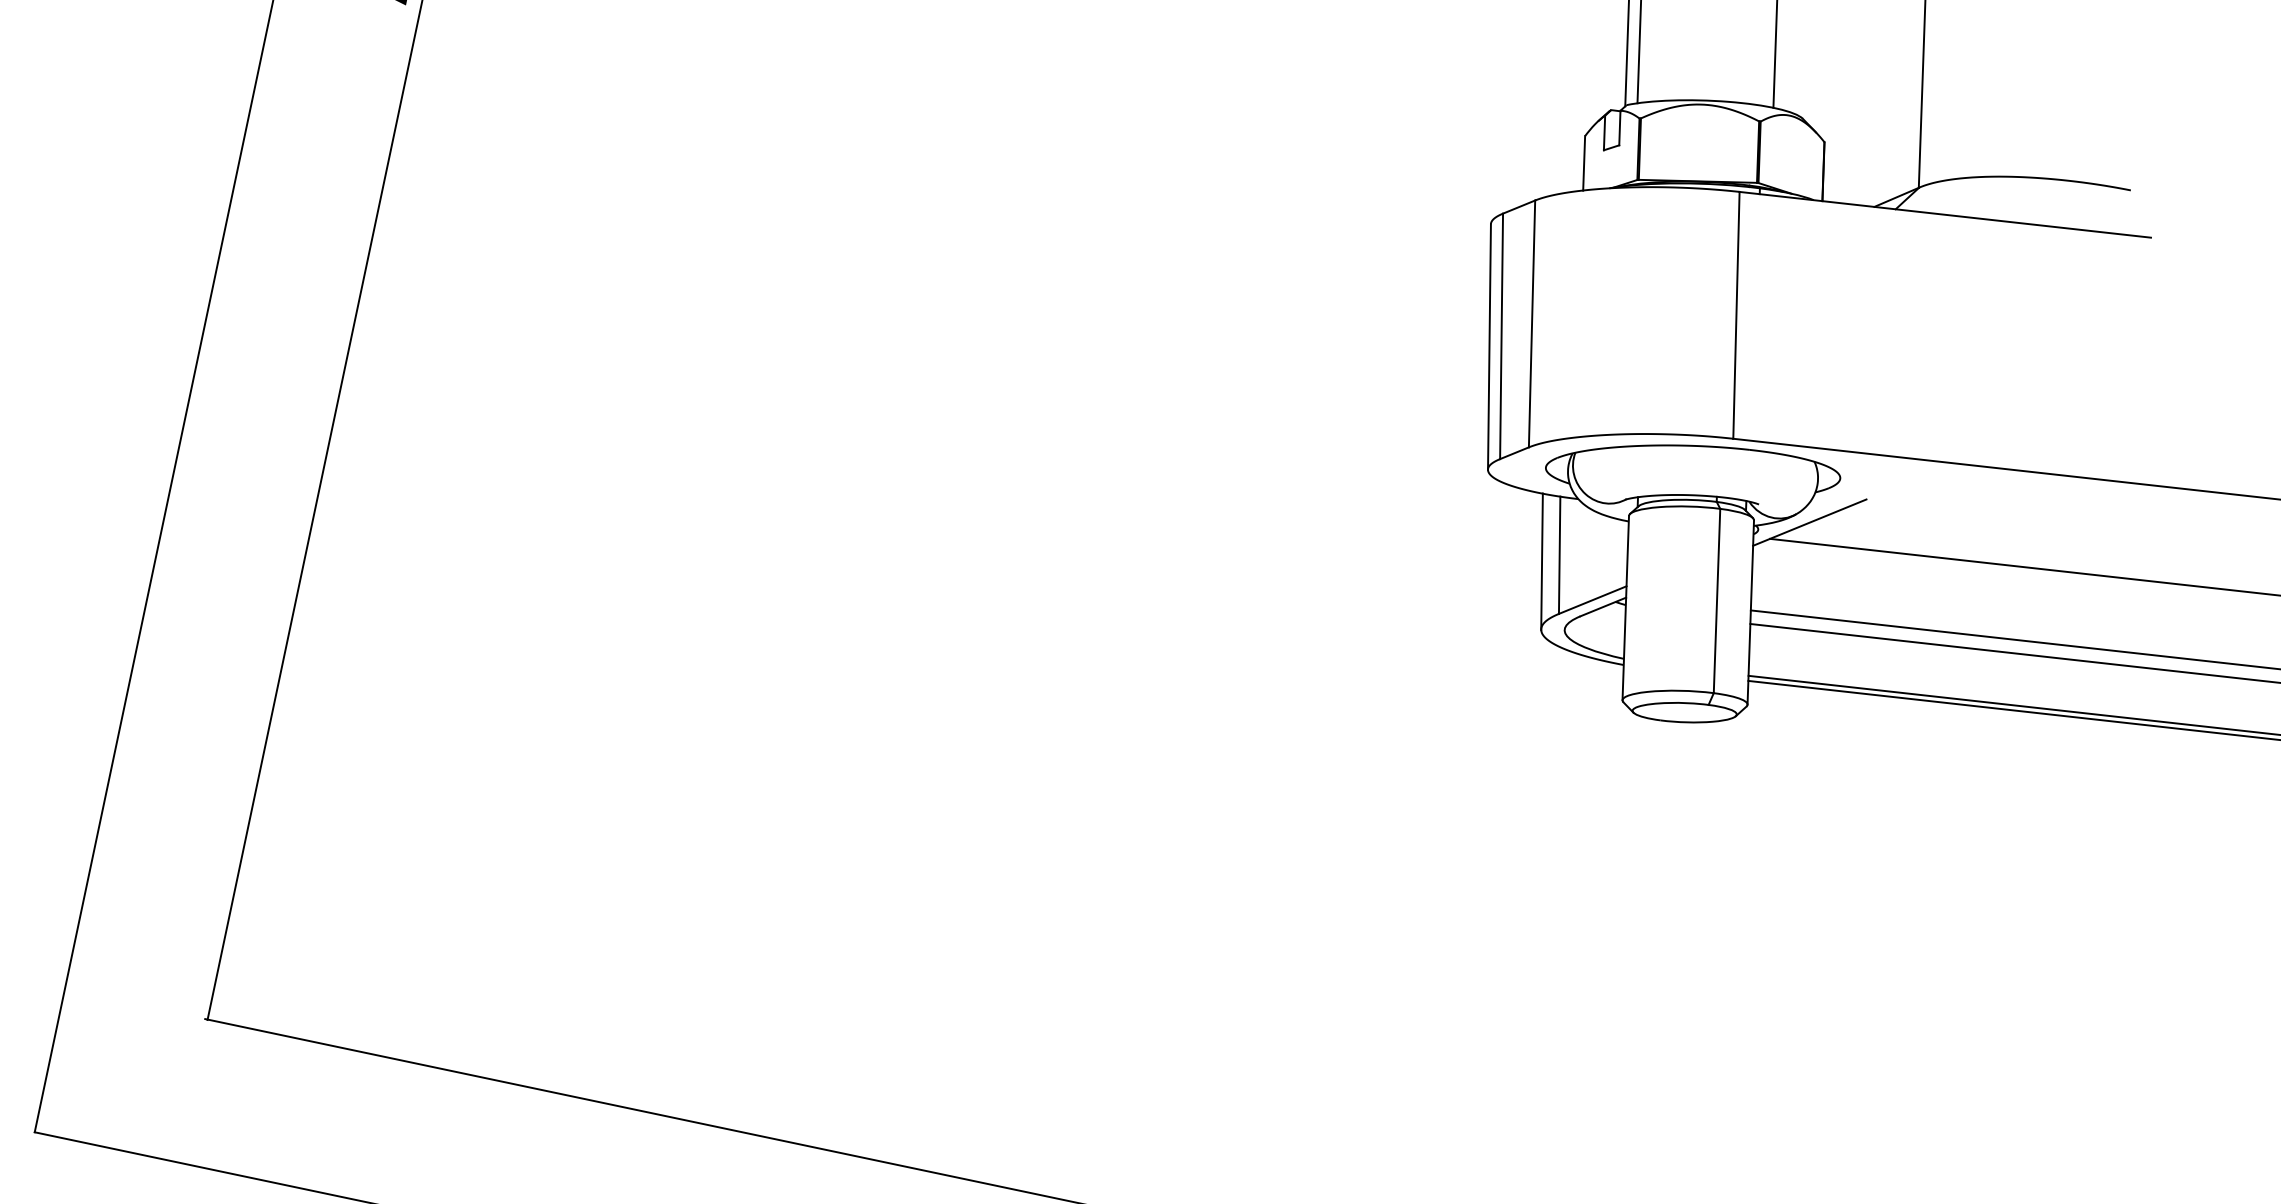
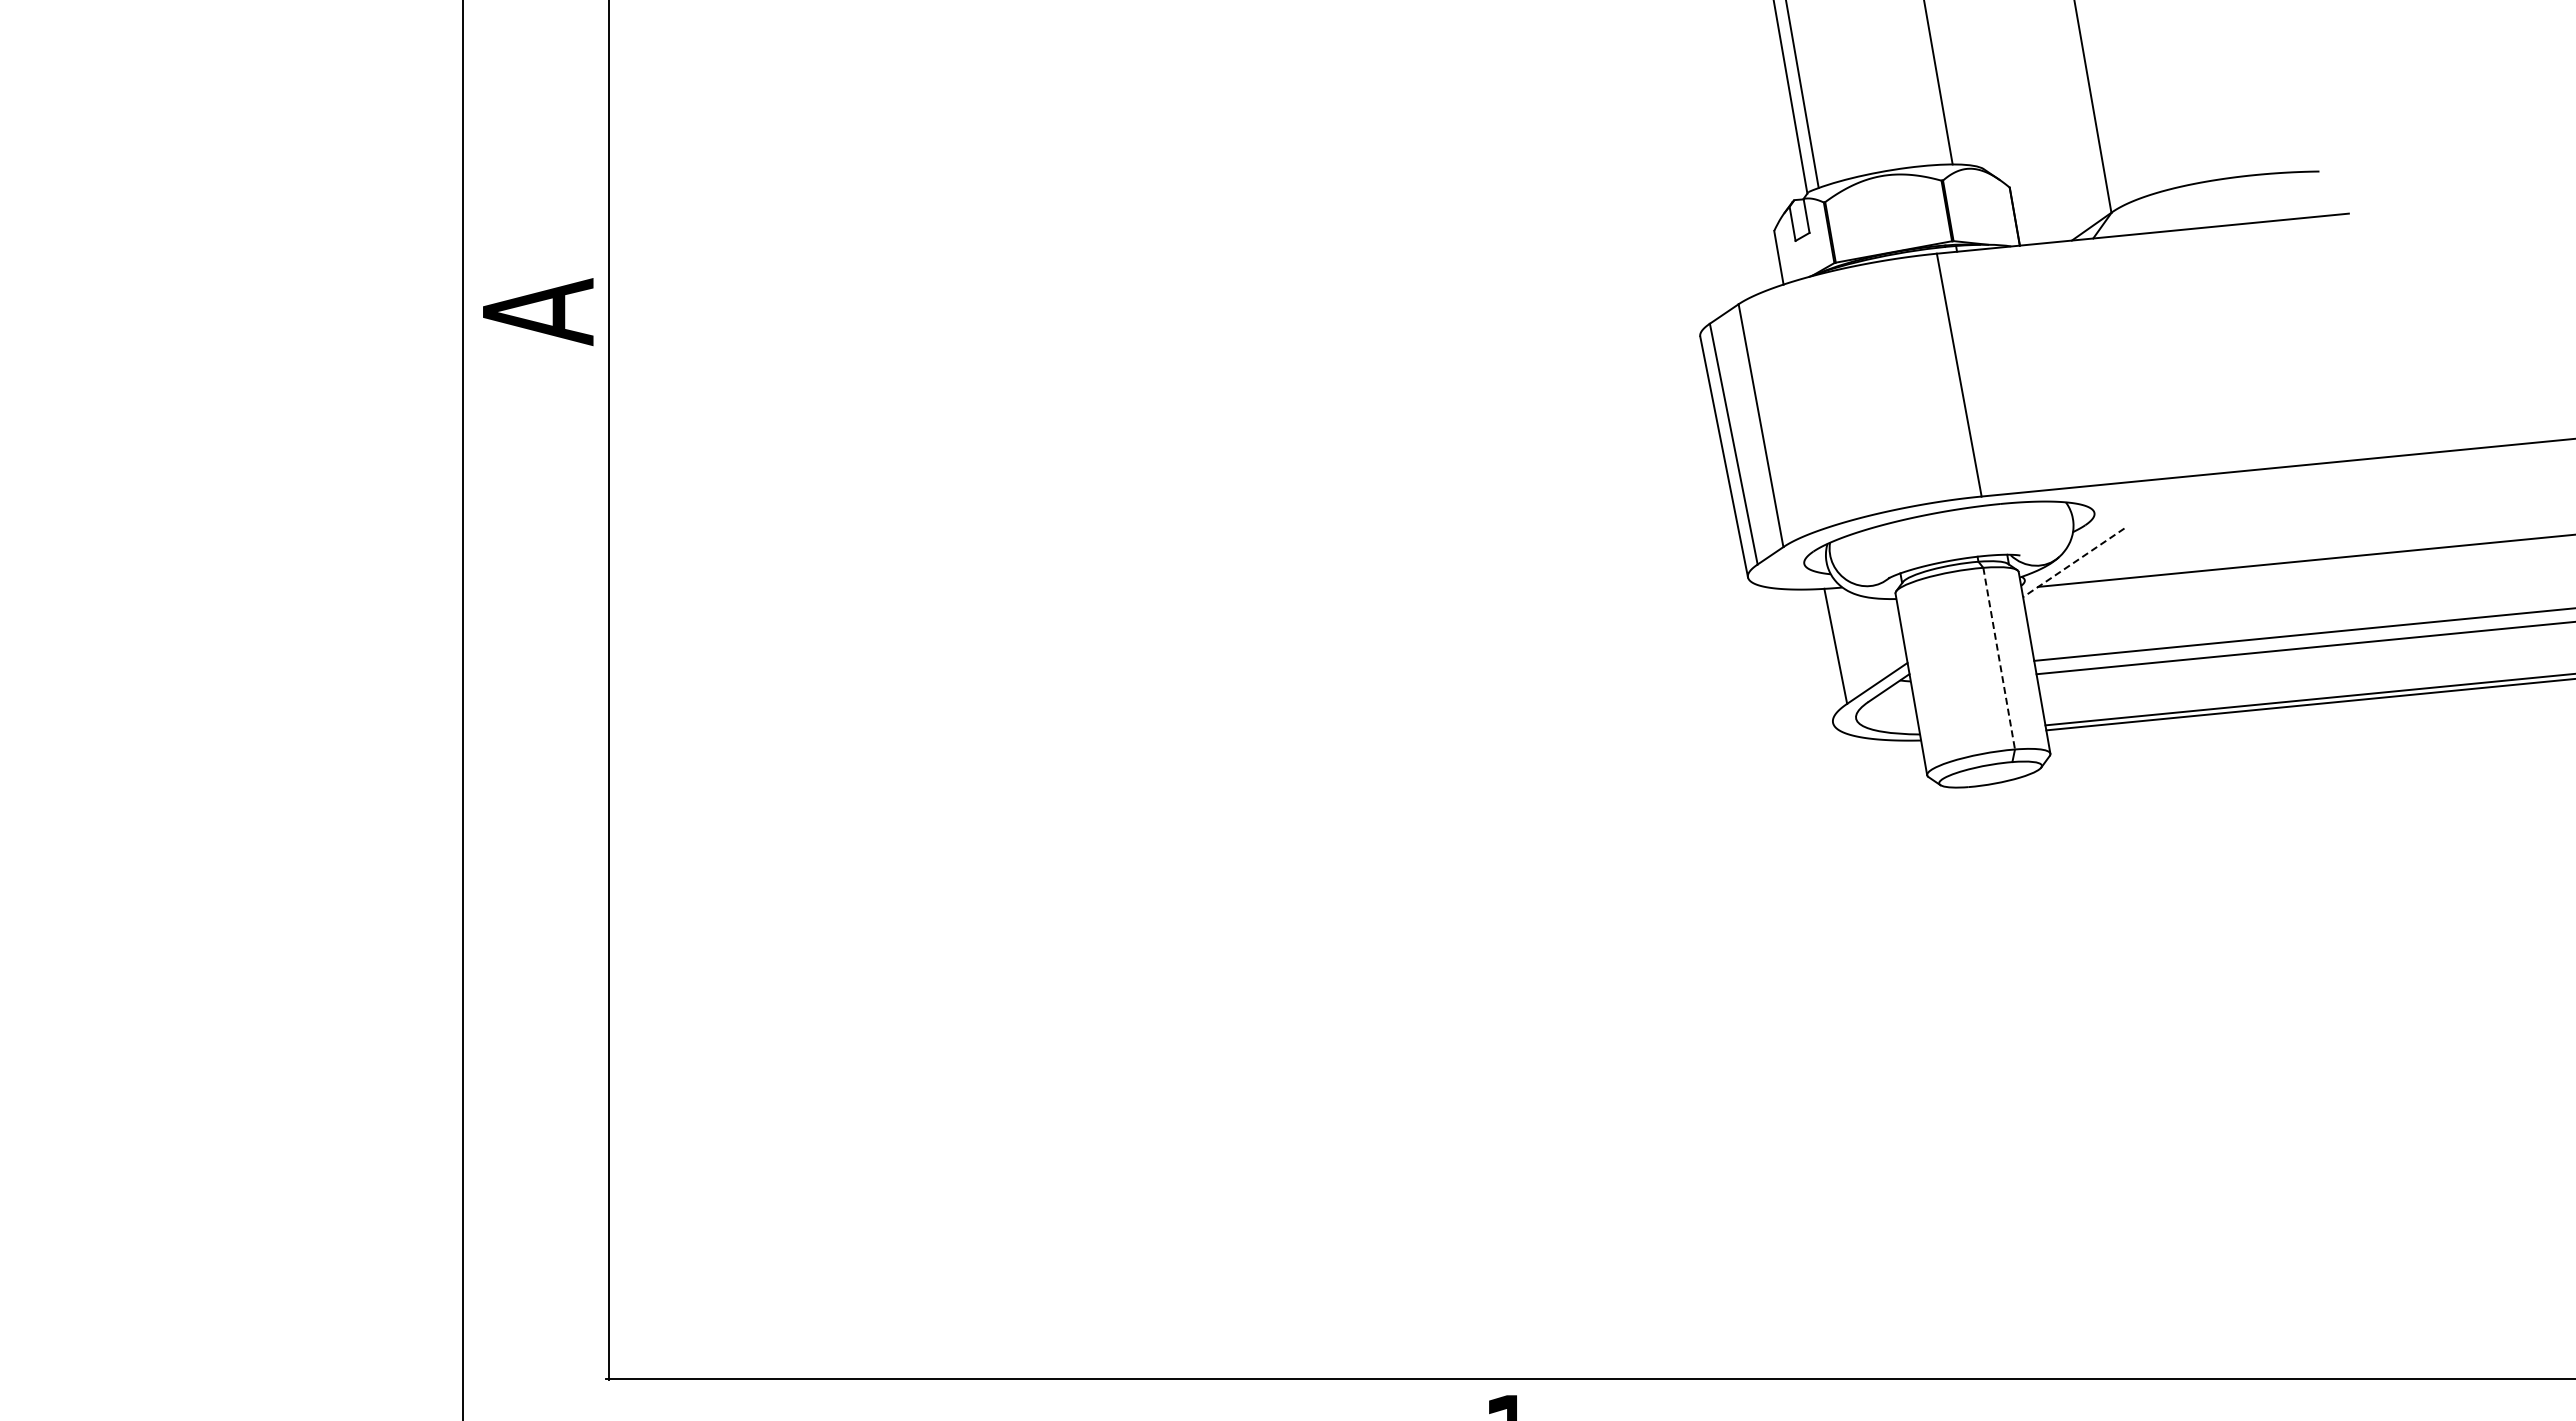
line: (1809, 523) -> (2073, 563), solid -> dashed
line: (1541, 561) -> (1819, 656), removed
line: (1717, 601) -> (1999, 659), solid -> dashed

